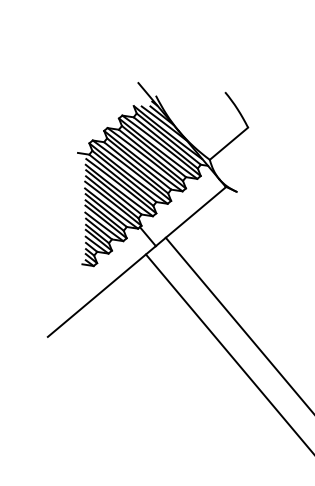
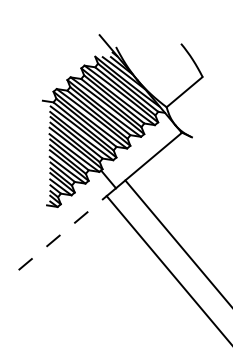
line: (101, 291) -> (64, 230), solid -> dashed

